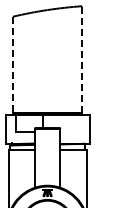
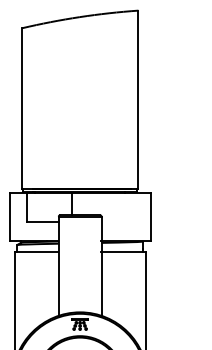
line: (82, 58) -> (138, 98), dashed -> solid
line: (12, 64) -> (21, 108), dashed -> solid

